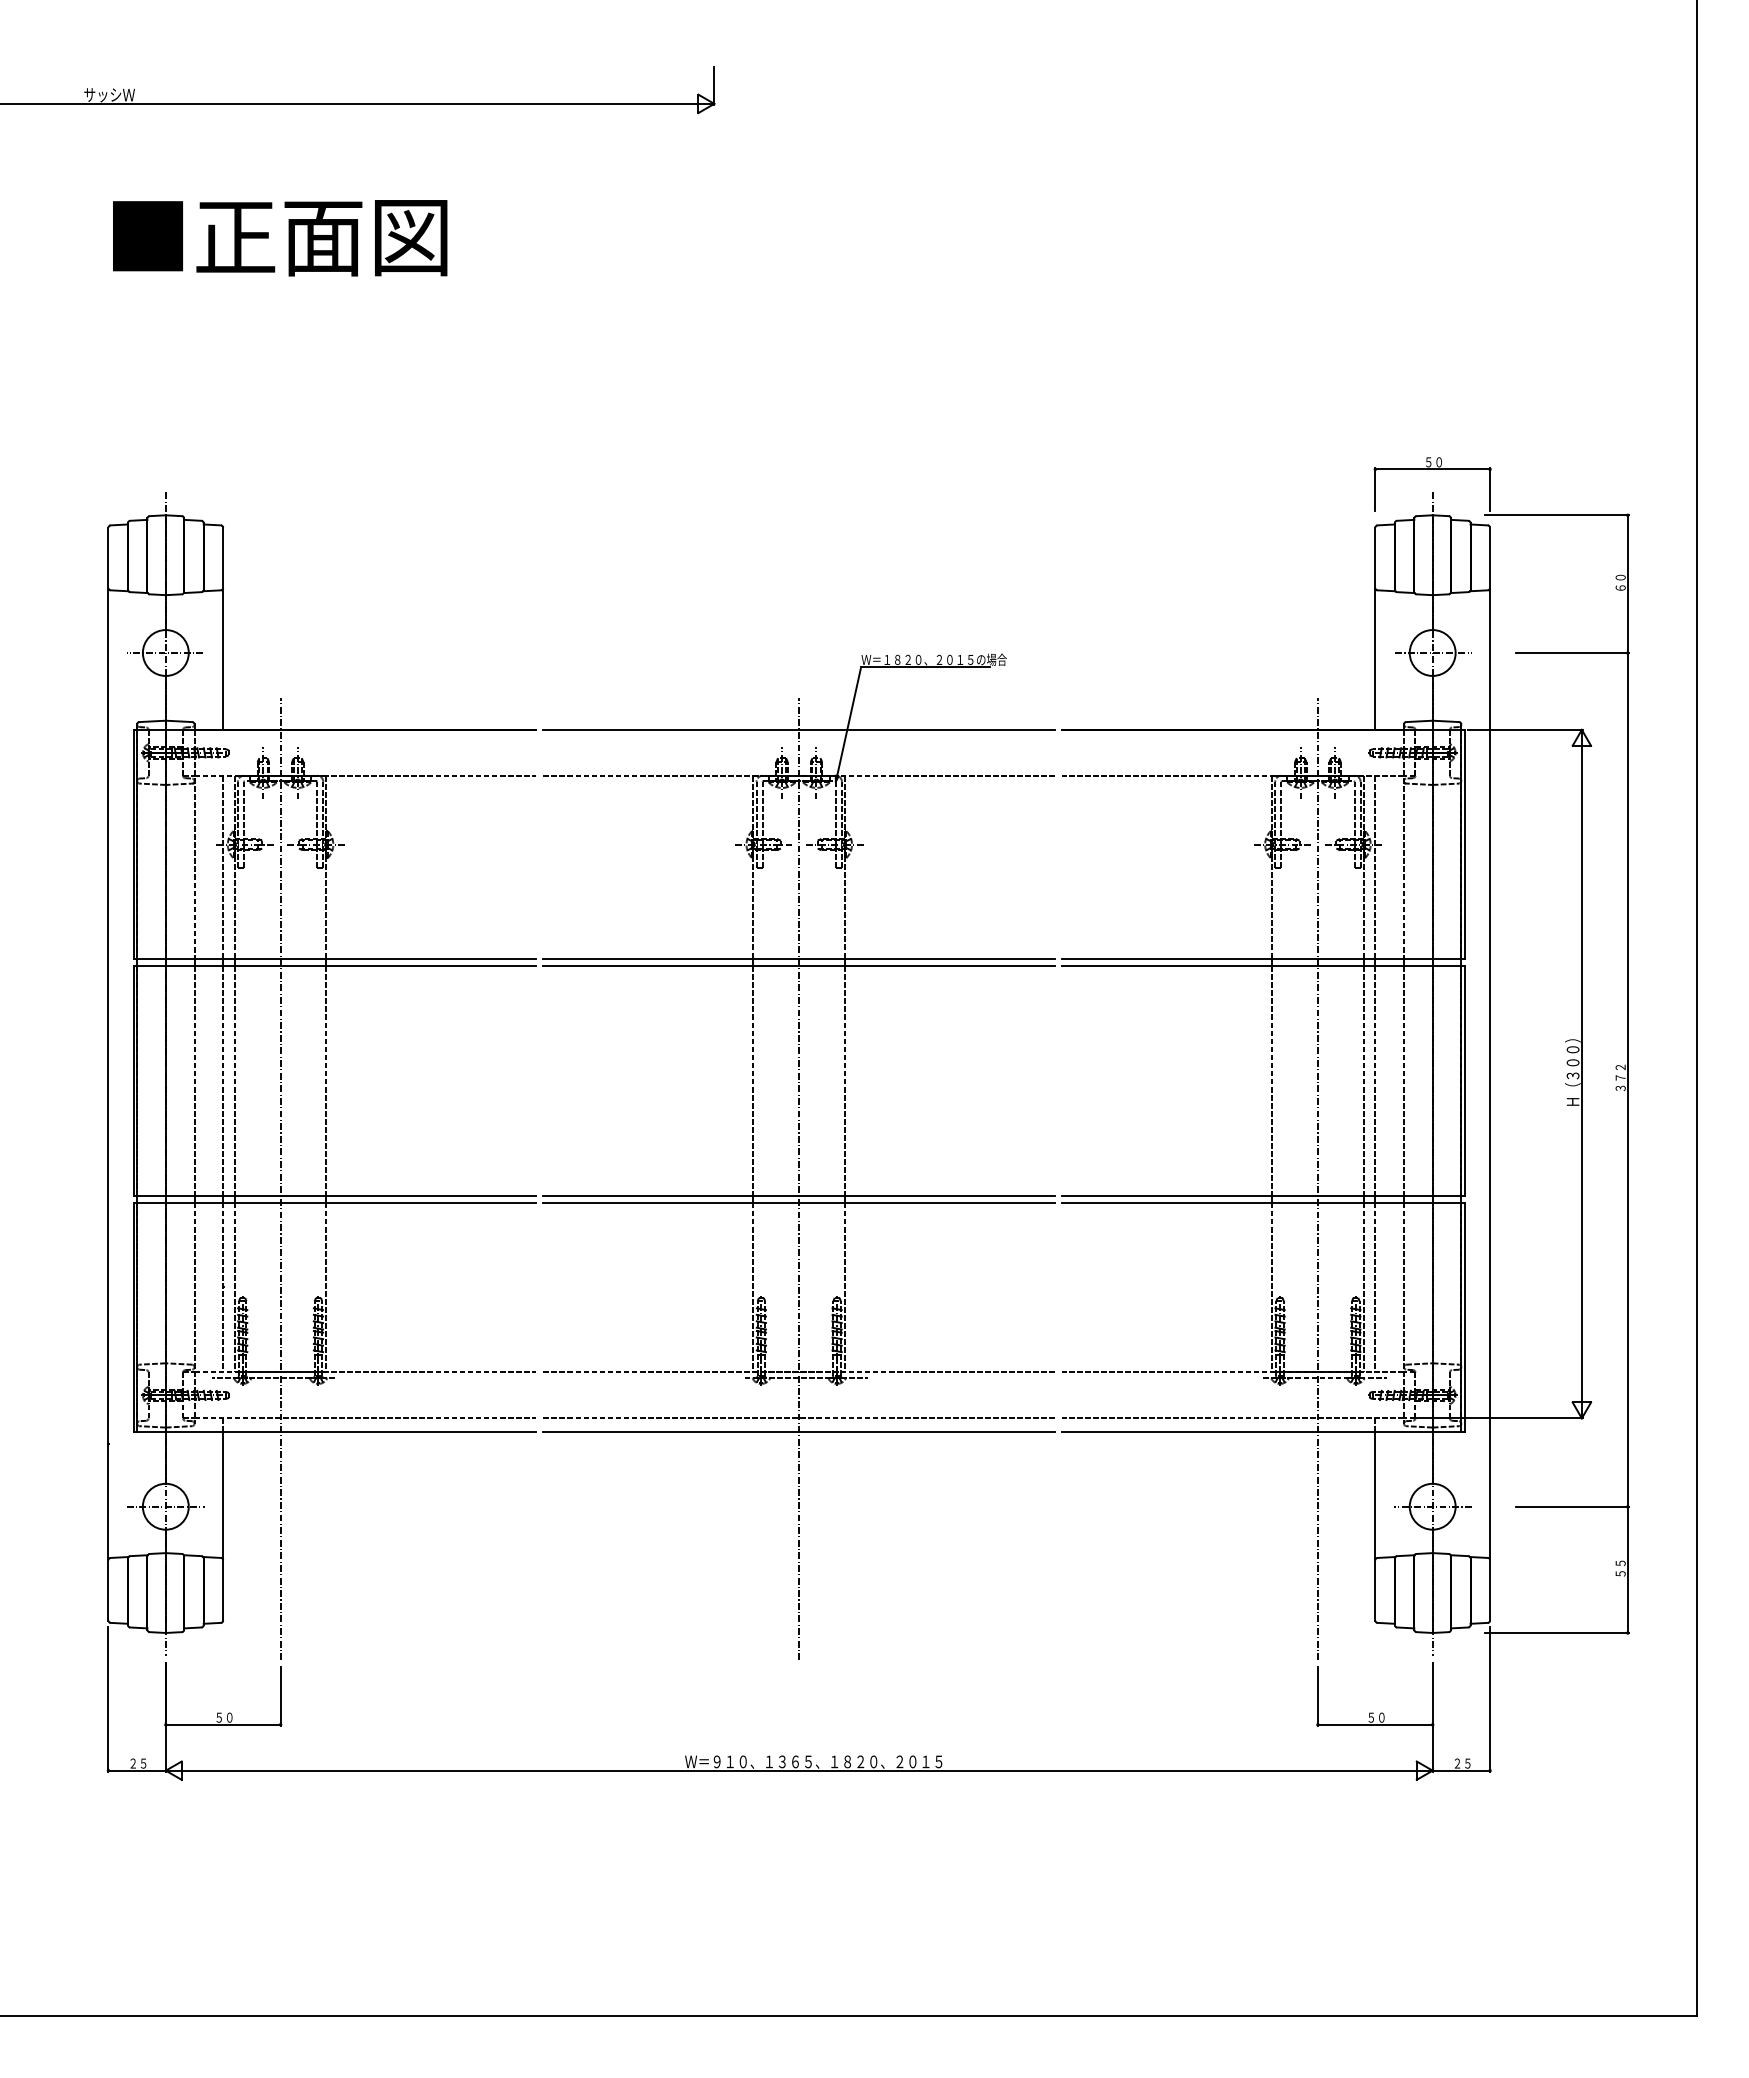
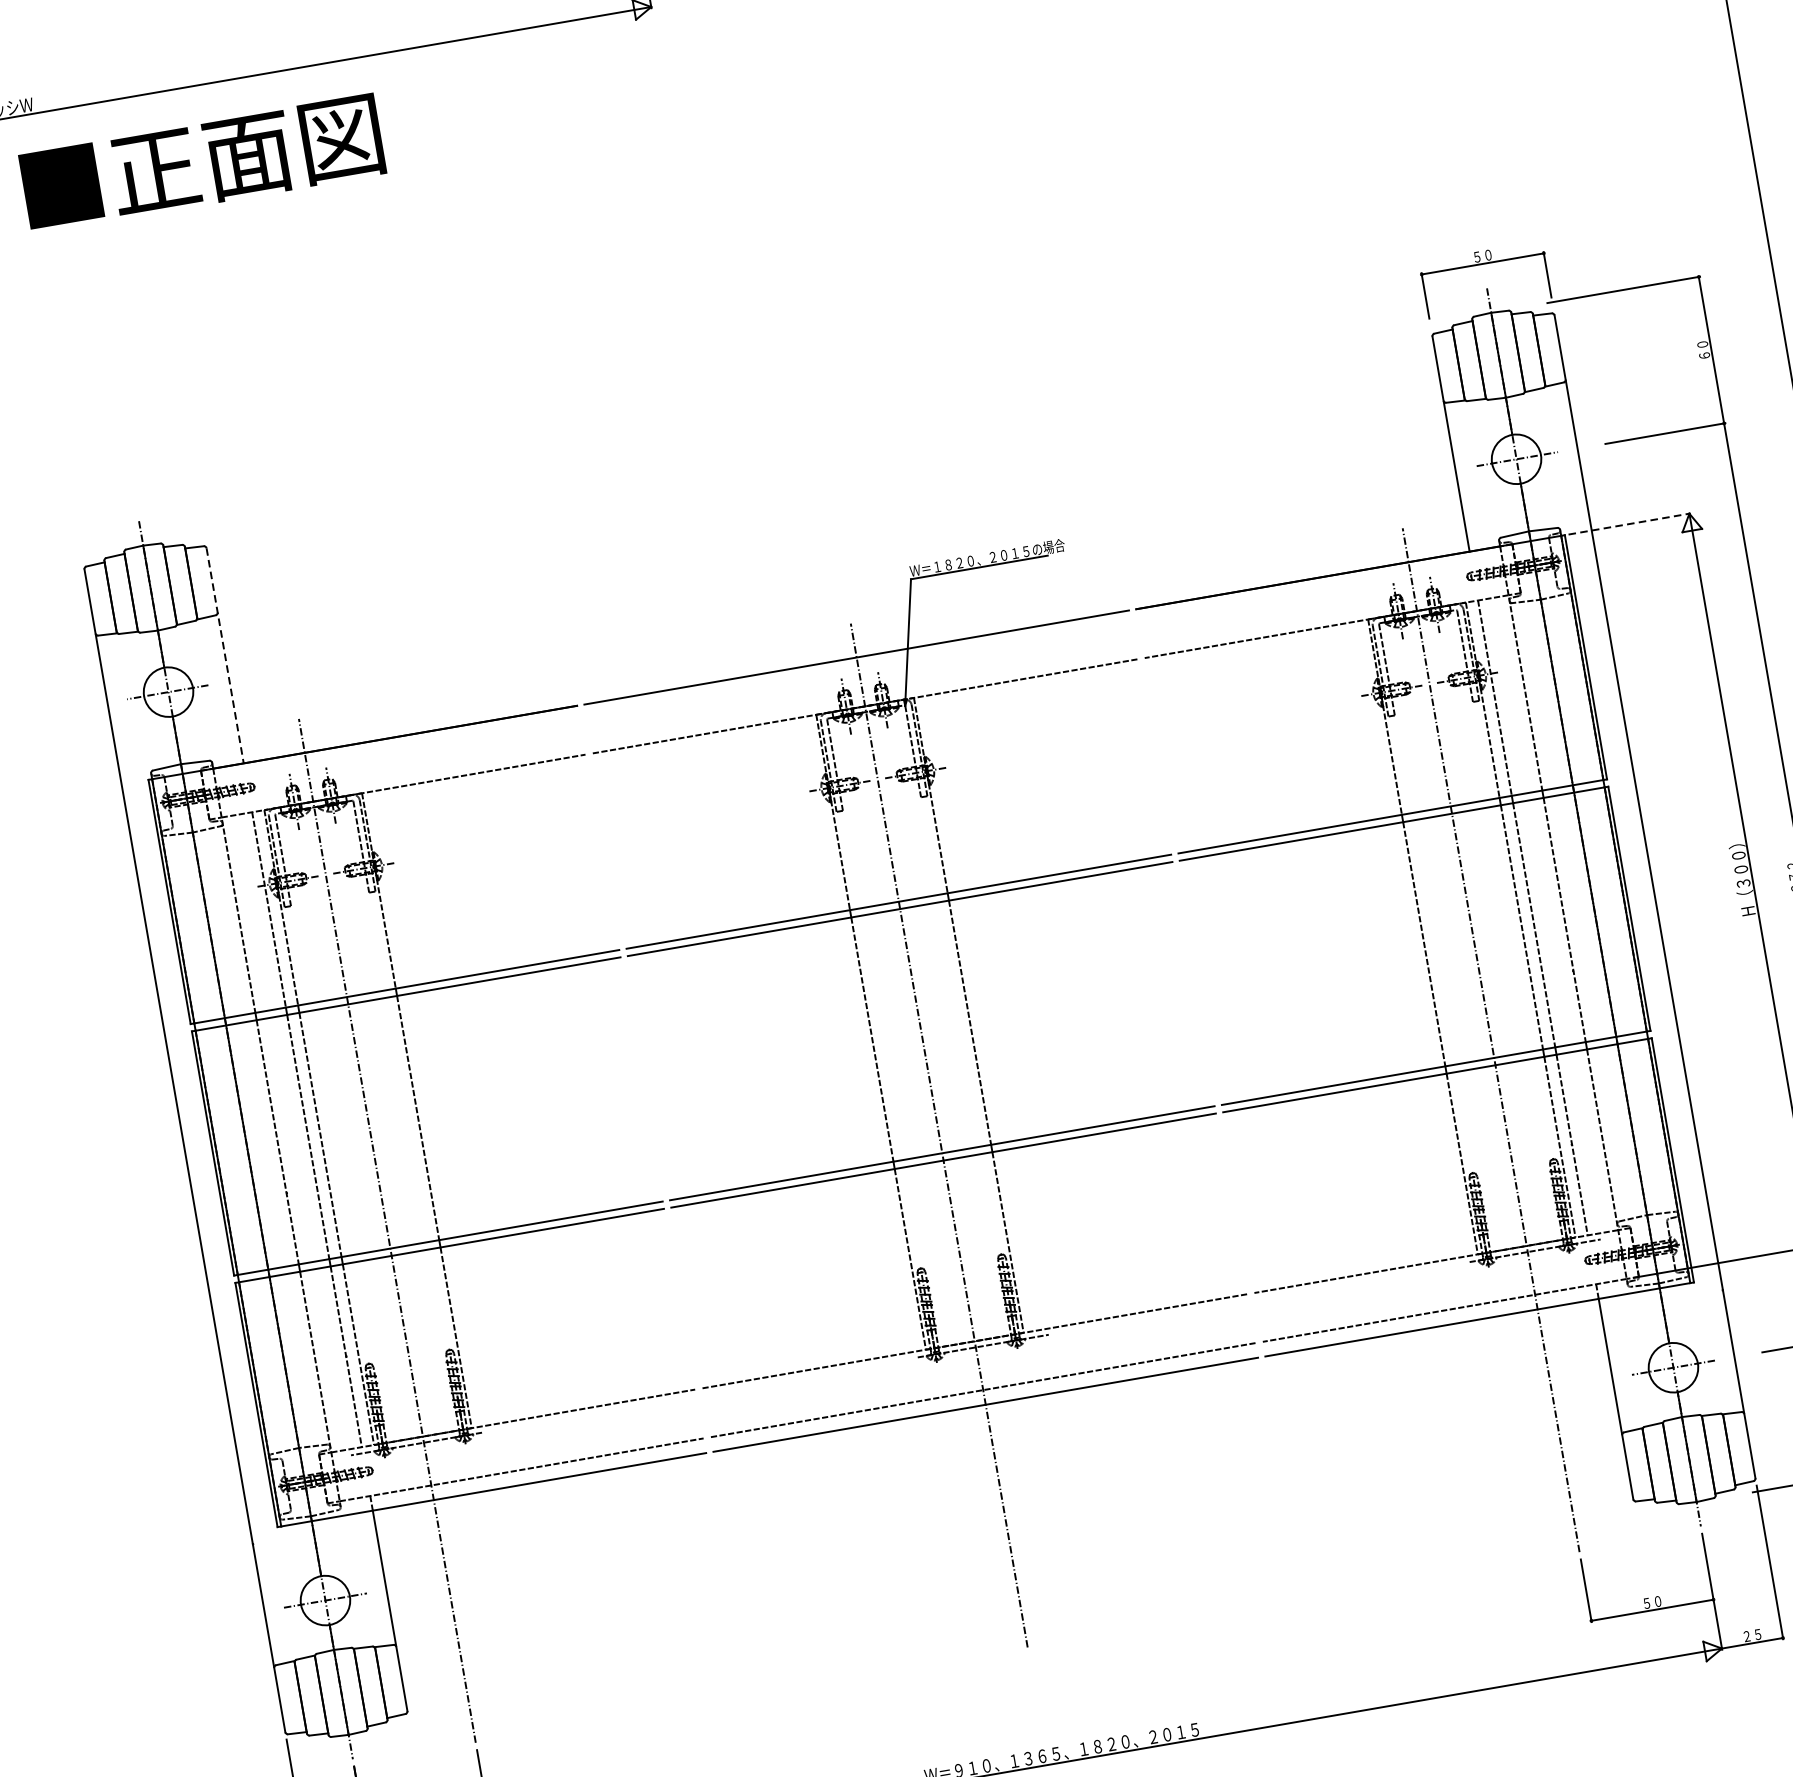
text: (280, 238) -> (202, 164), moved
line: (223, 629) -> (225, 656), solid -> dashed
line: (1526, 729) -> (1630, 523), solid -> dashed

